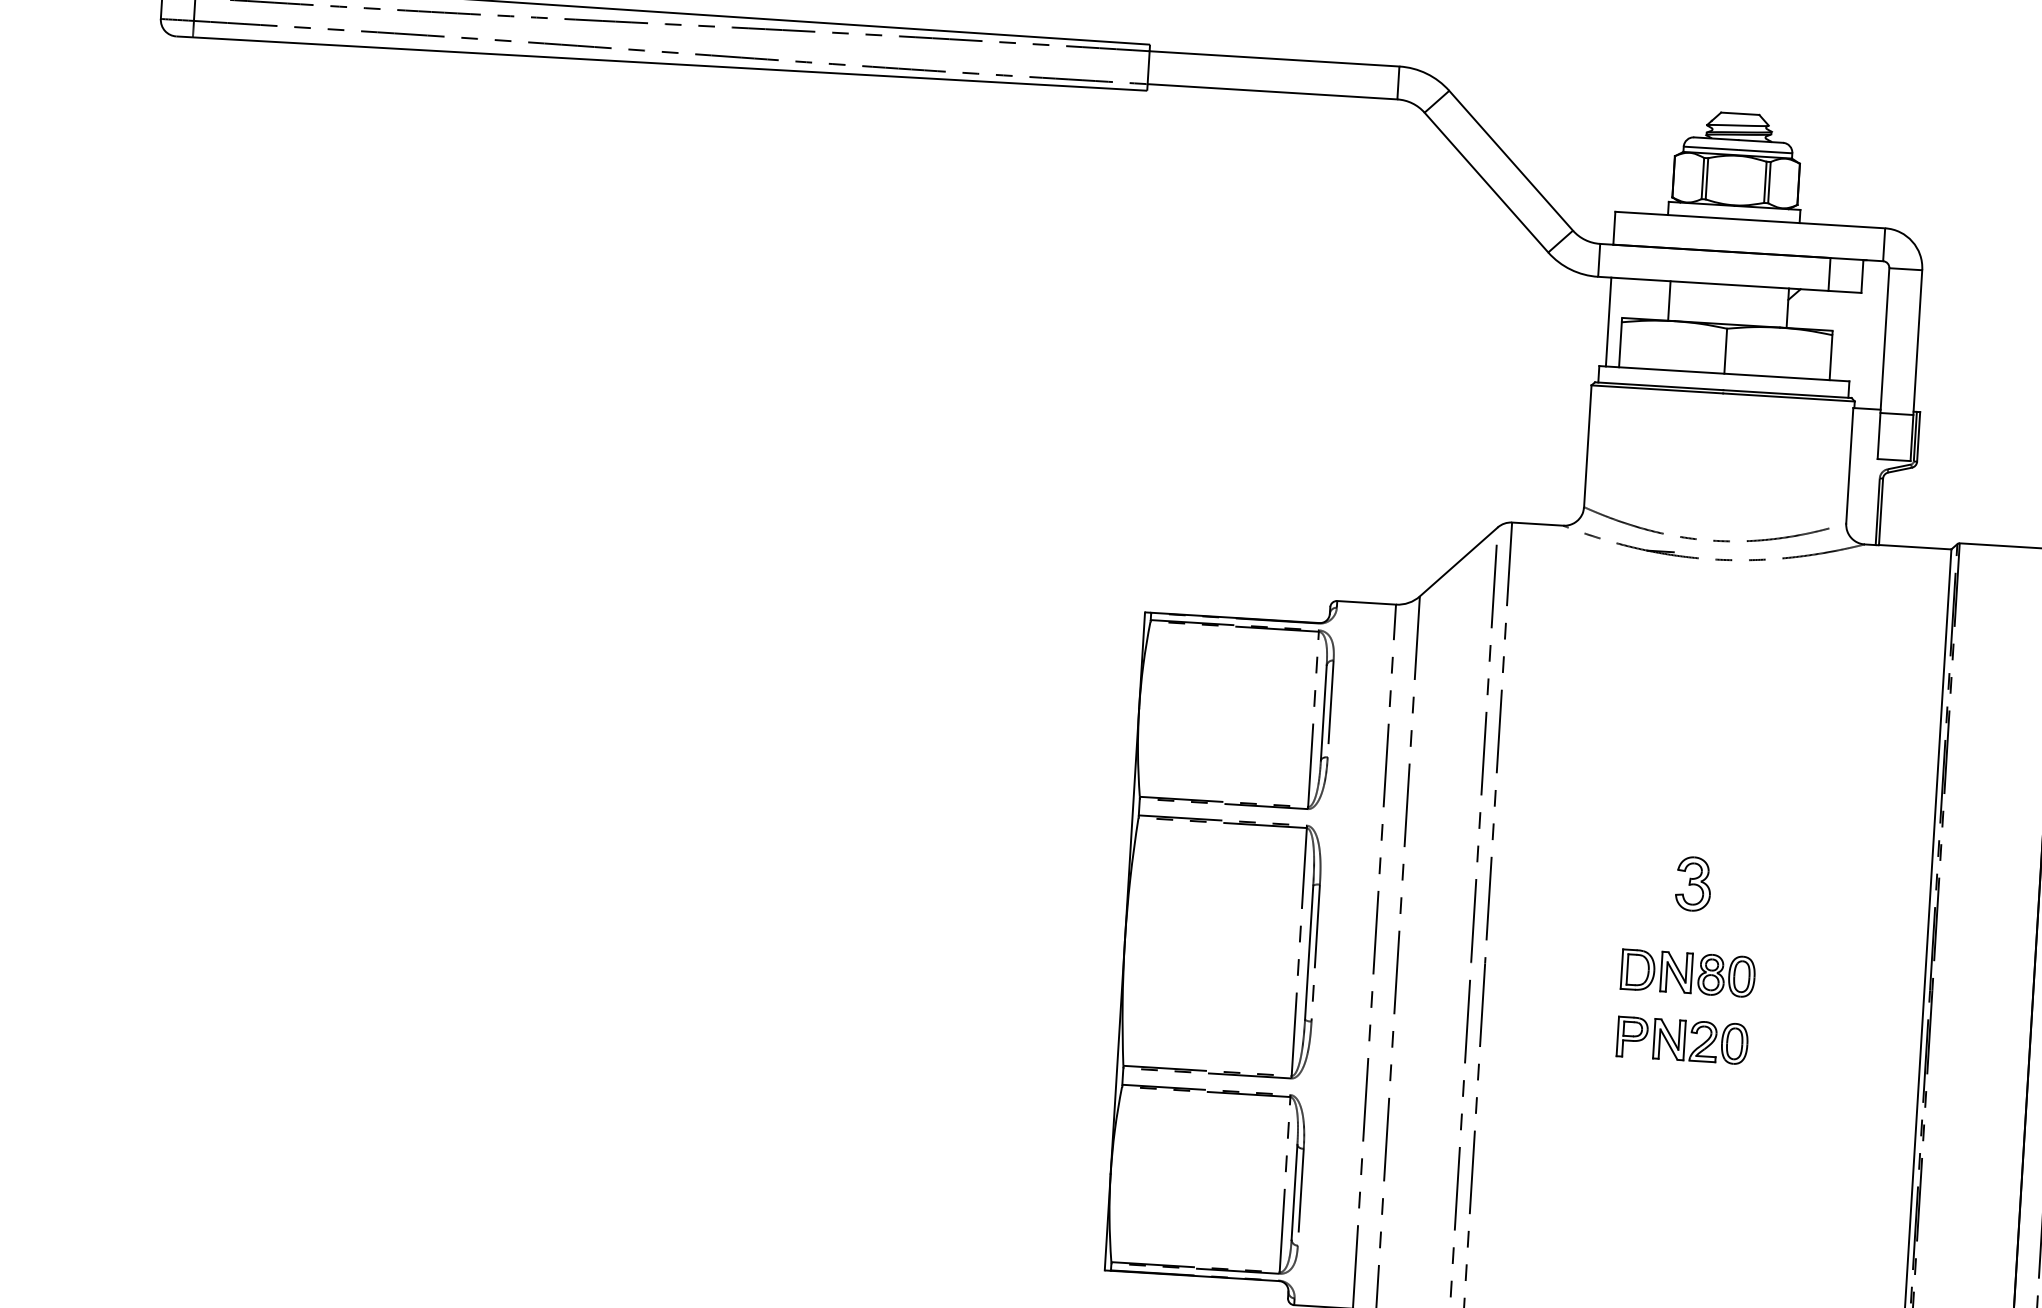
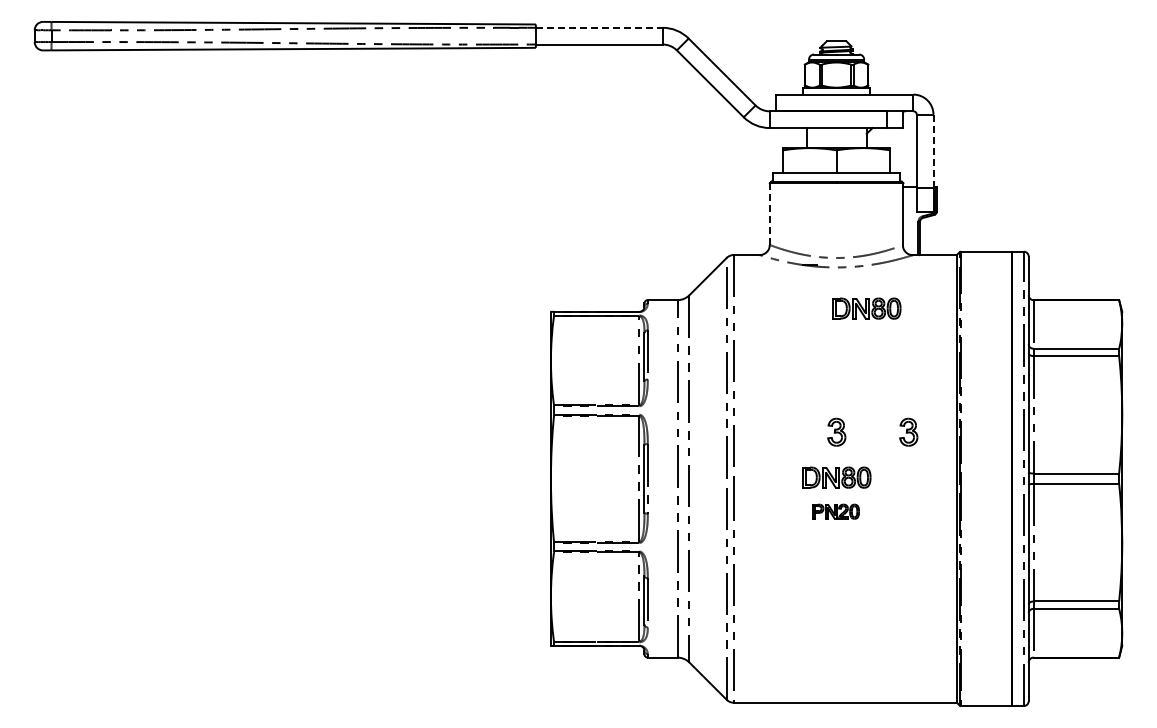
line: (1274, 58) -> (599, 27), solid -> dashed
line: (1608, 321) -> (776, 150), removed
line: (1917, 342) -> (933, 151), solid -> dashed
line: (1587, 447) -> (769, 214), solid -> dashed
part: (1766, 643) -> (866, 308), added
part: (1834, 891) -> (908, 431), added
part: (1681, 1039) -> (835, 511), size x0.7

